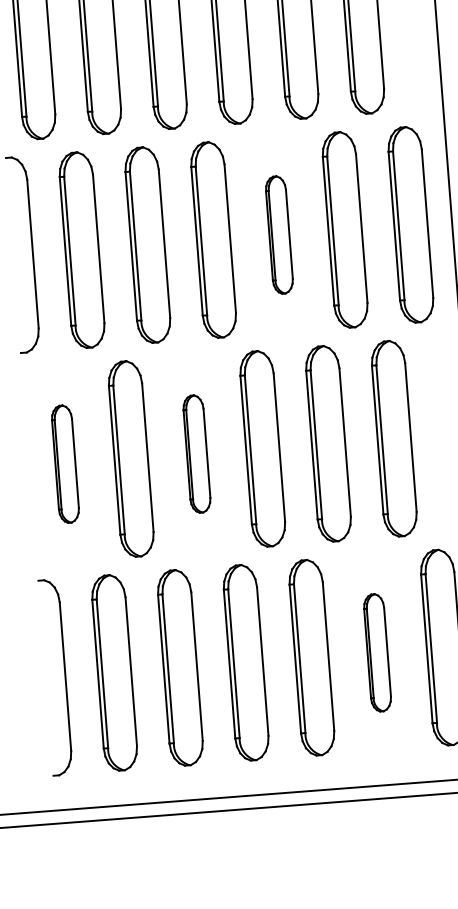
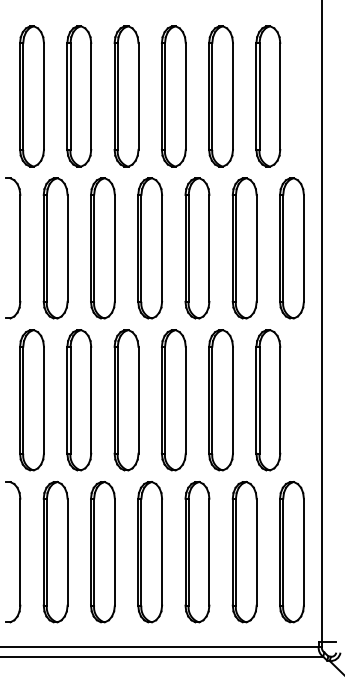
part: (279, 235) -> (197, 248), size x1.67
part: (196, 454) -> (126, 400), size x1.67
part: (64, 464) -> (31, 400), size x1.67
part: (377, 653) -> (244, 552), size x1.67

